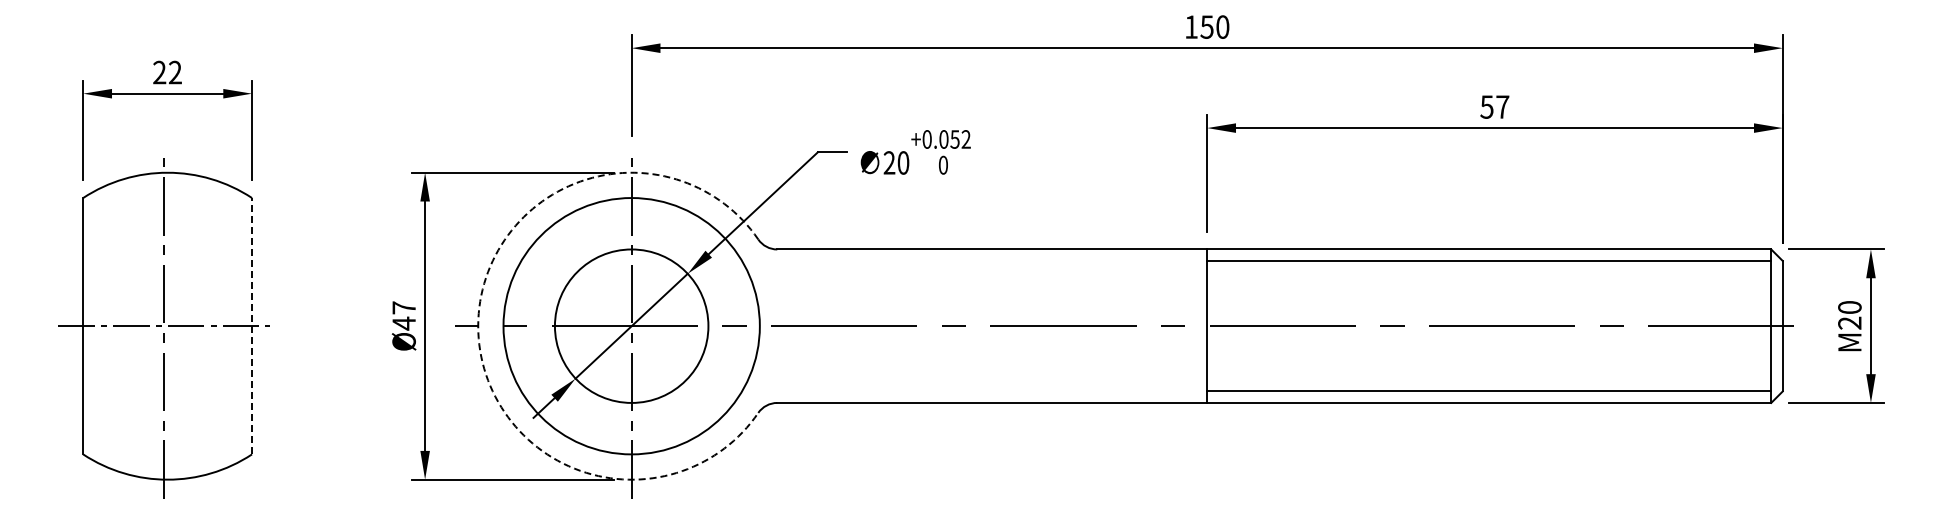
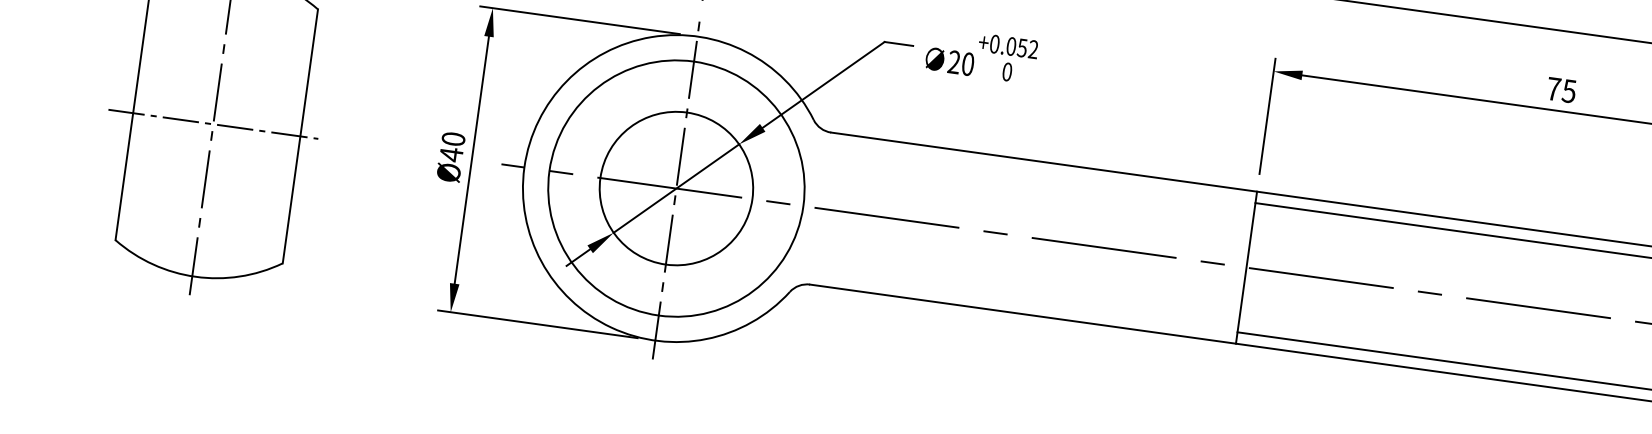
text: (1494, 106) -> (1561, 89), 57 -> 75
text: (403, 307) -> (452, 138), Ø47 -> Ø40
line: (252, 325) -> (300, 135), dashed -> solid
arc: (478, 326) -> (524, 167), dashed -> solid

